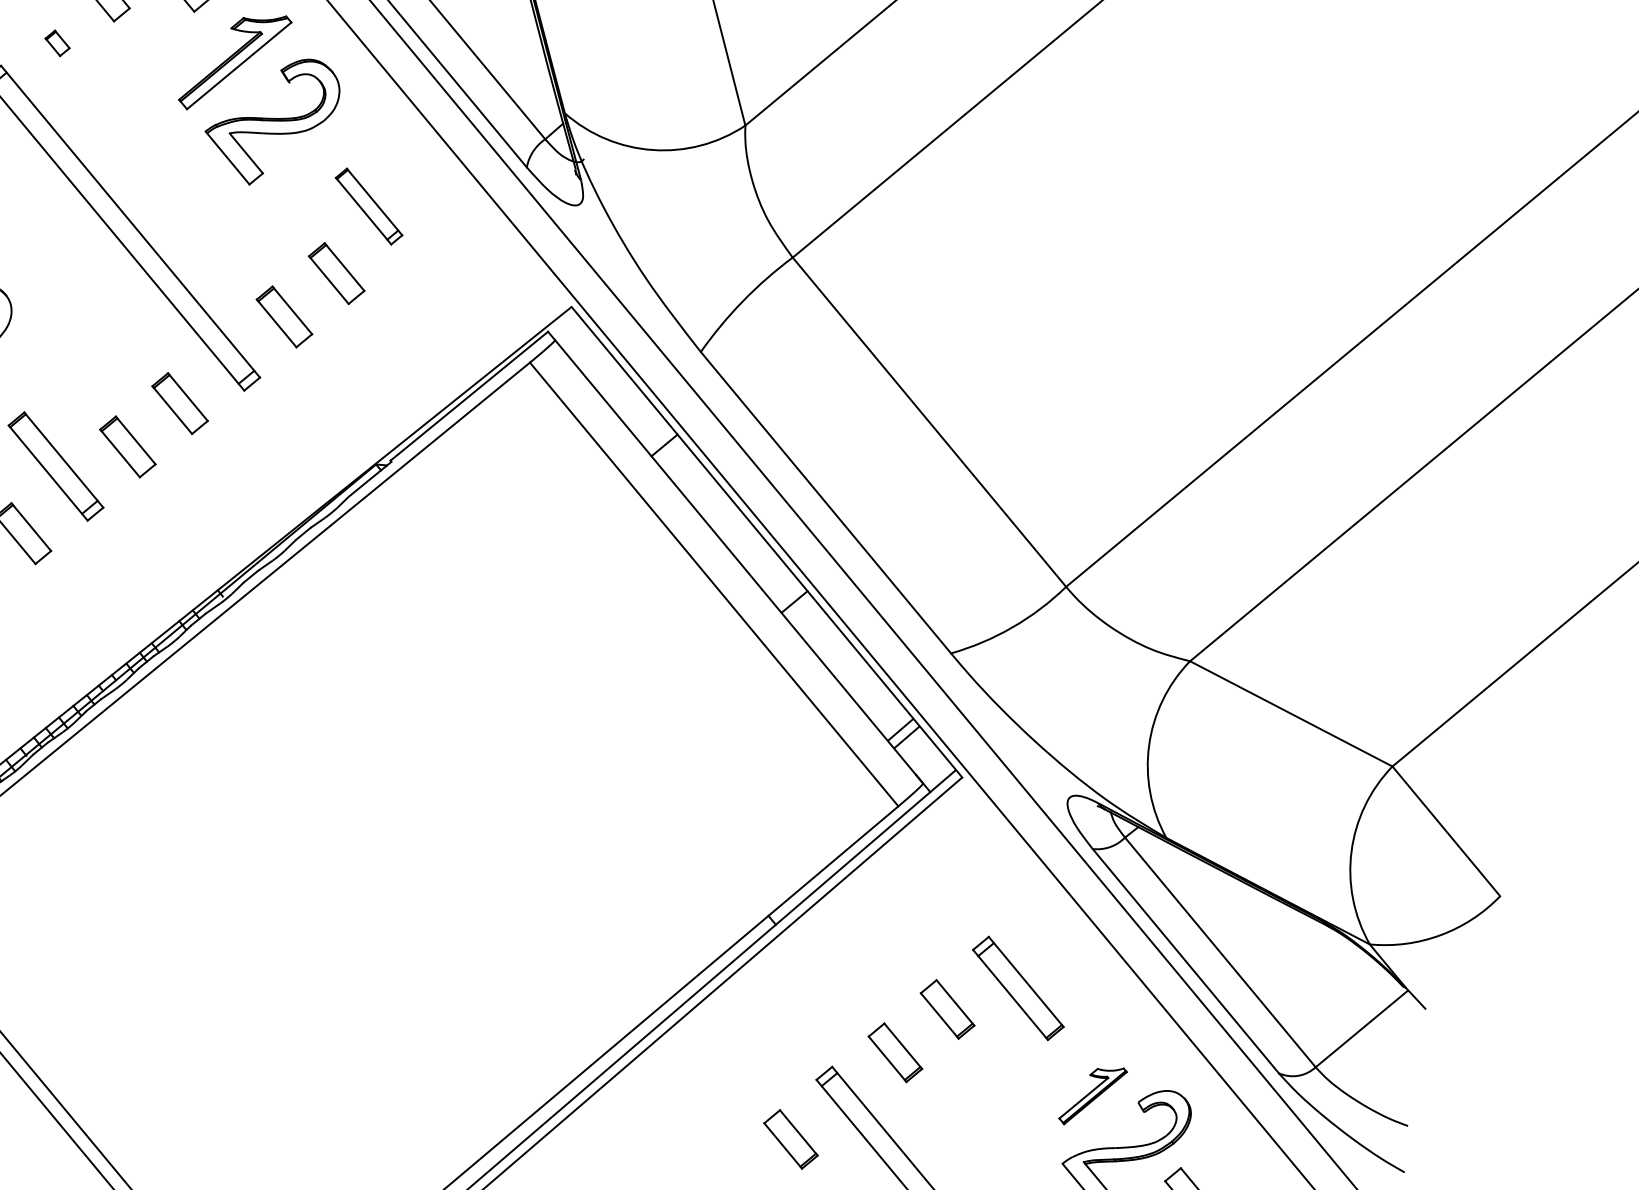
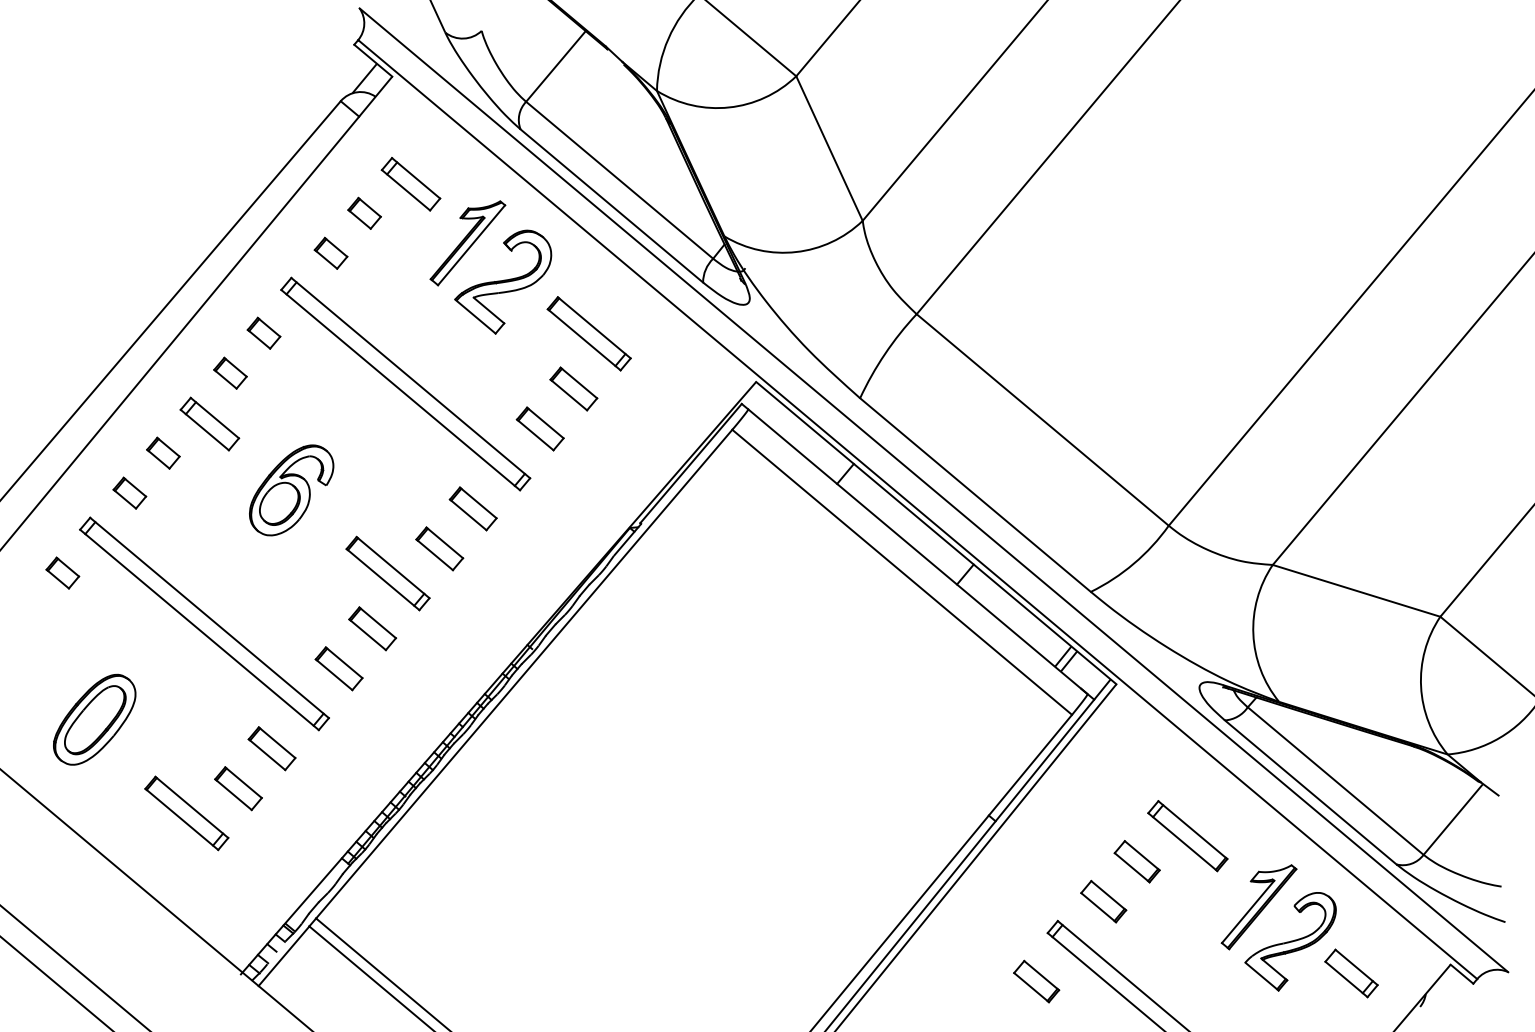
part: (57, 42) -> (330, 252), size x1.67
part: (368, 205) -> (588, 333), size x1.43
part: (1092, 1096) -> (1258, 907), size x1.67

